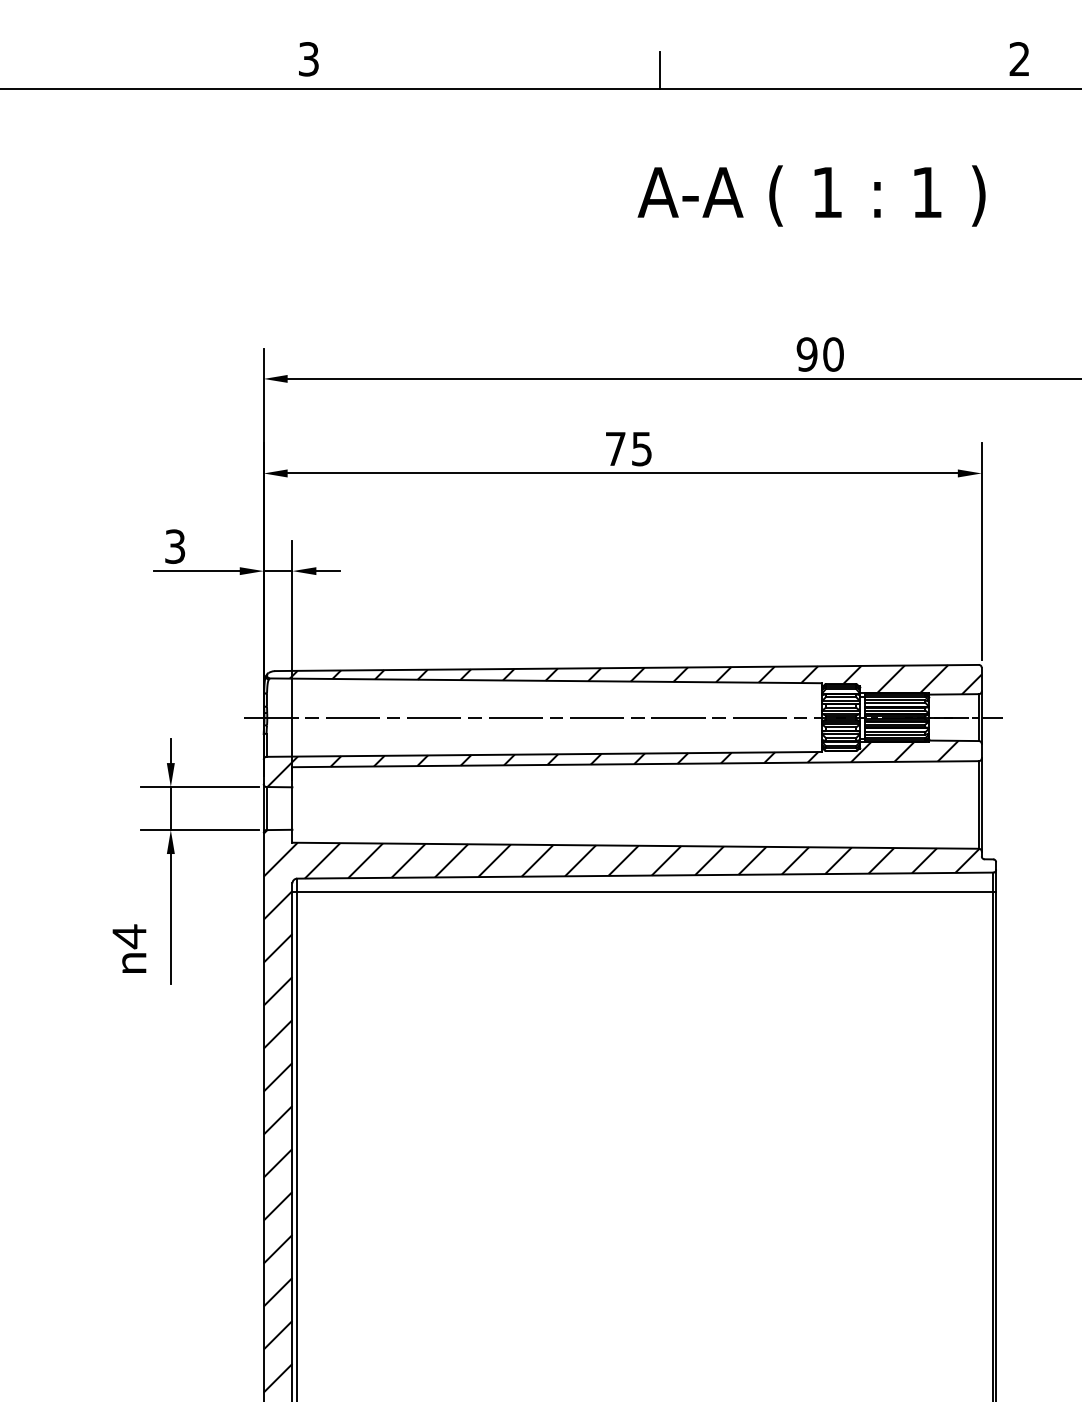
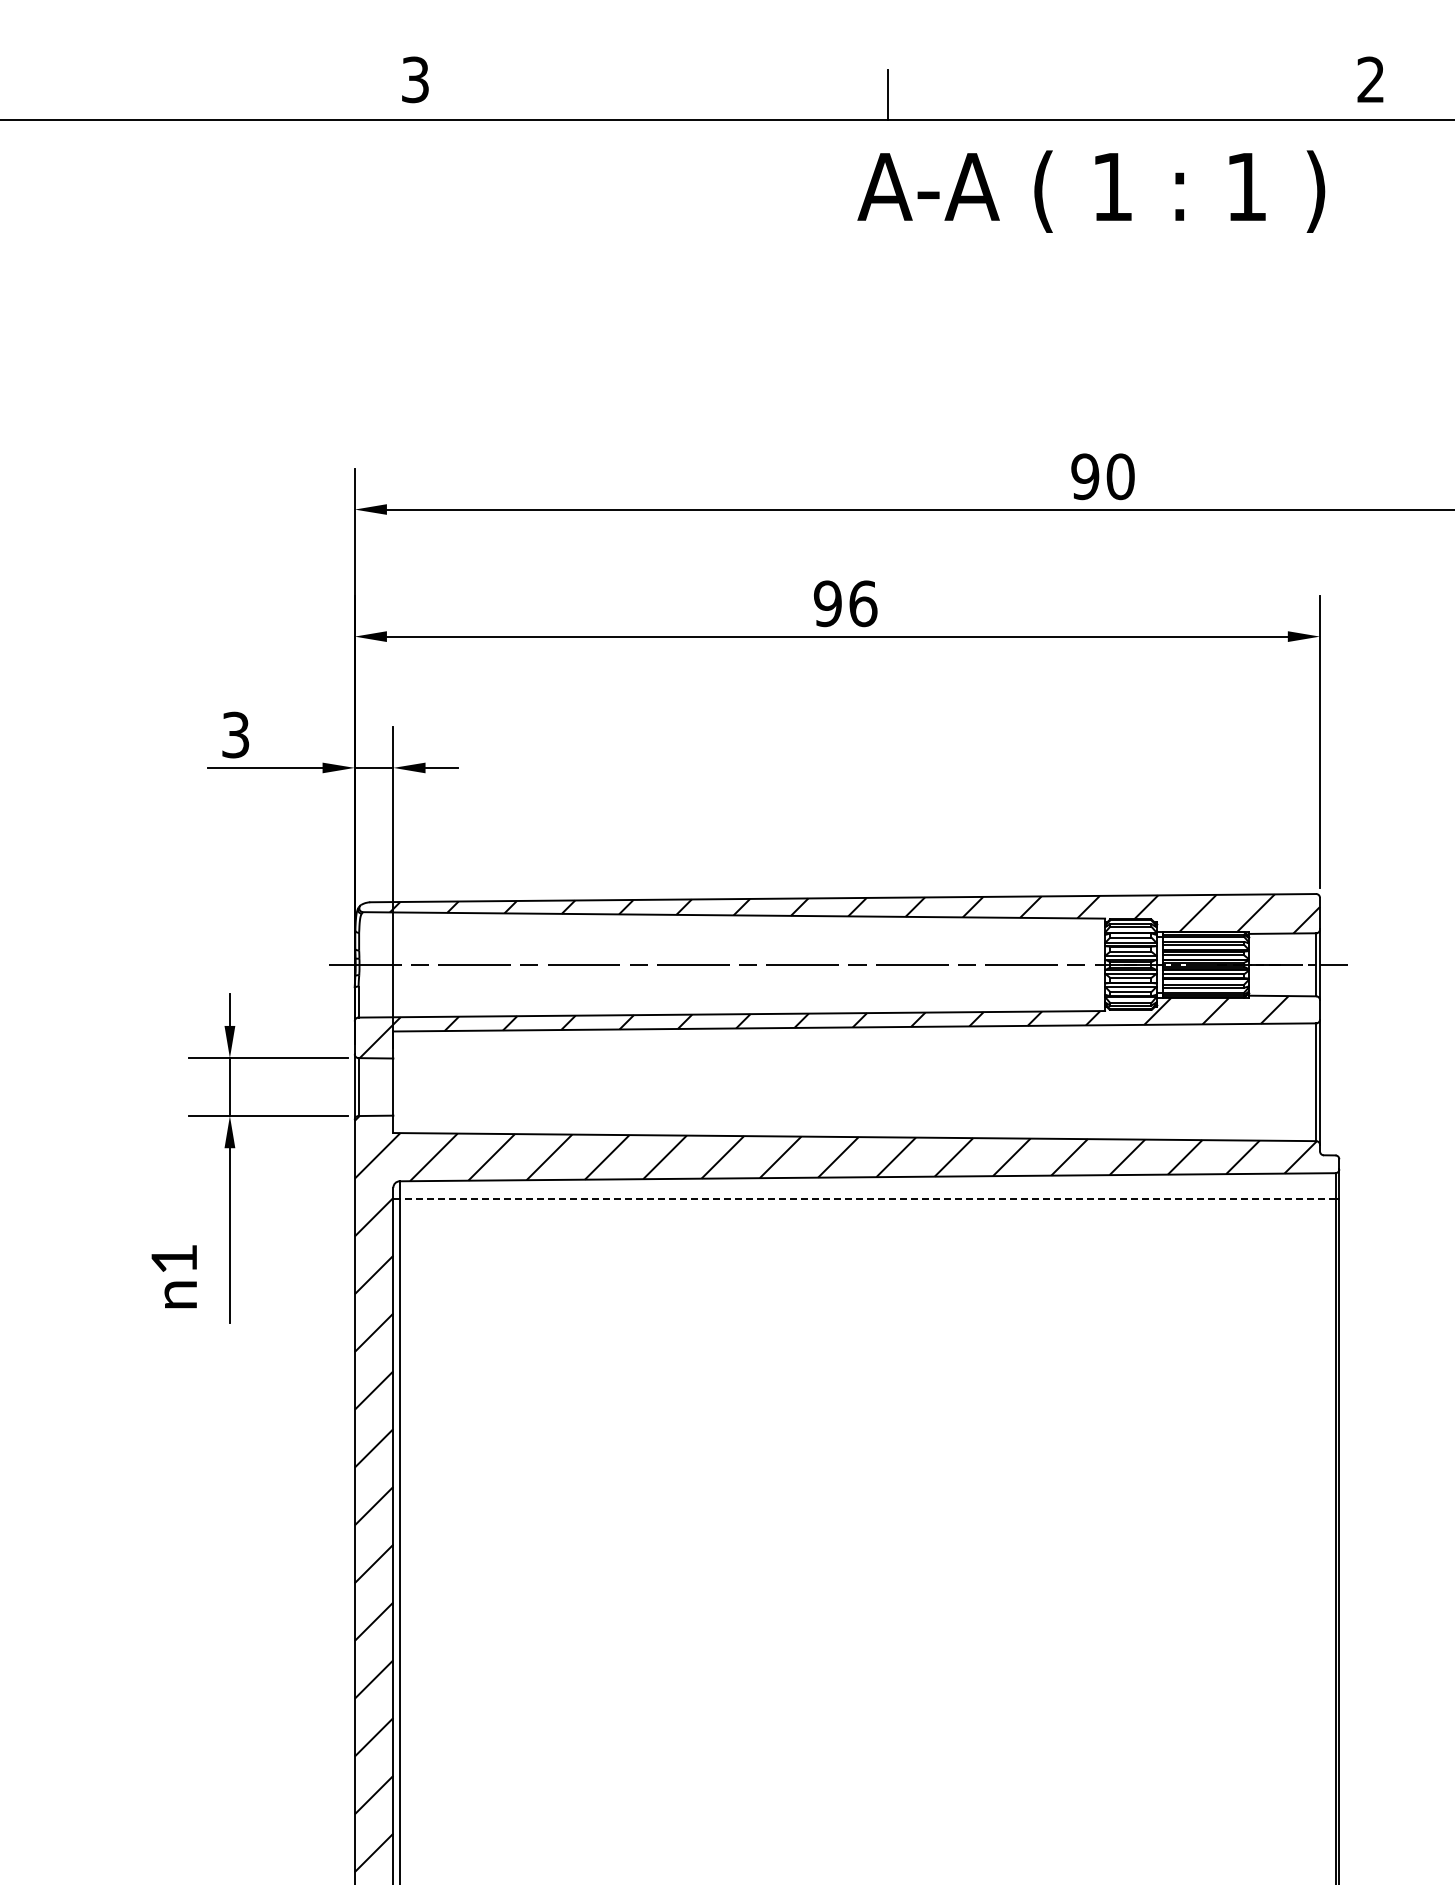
text: (811, 195) -> (1091, 191), moved
text: (628, 448) -> (845, 603), 75 -> 96
line: (645, 892) -> (867, 1199), solid -> dashed
text: (128, 936) -> (173, 1259), 4 -> 1

